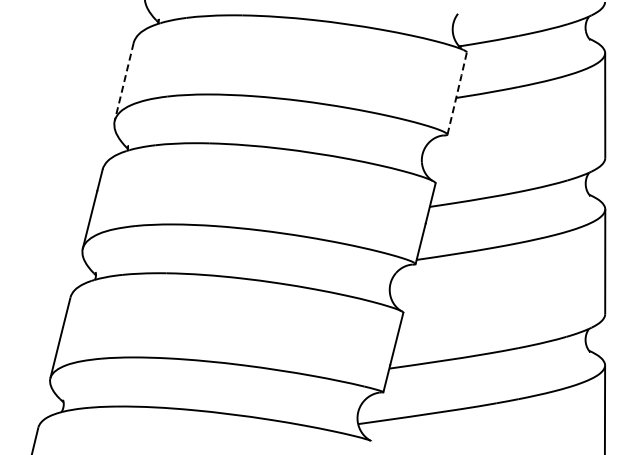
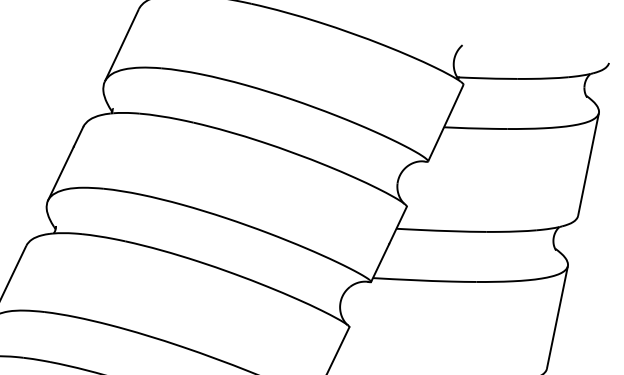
line: (124, 82) -> (122, 45), dashed -> solid
line: (457, 93) -> (446, 123), dashed -> solid

